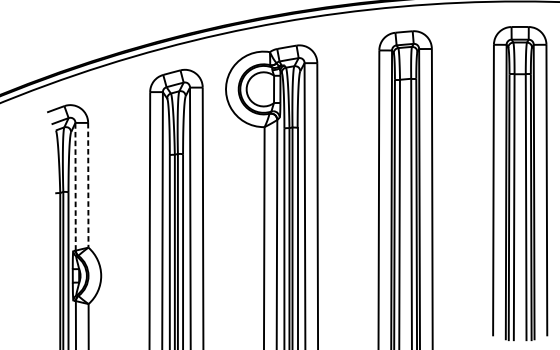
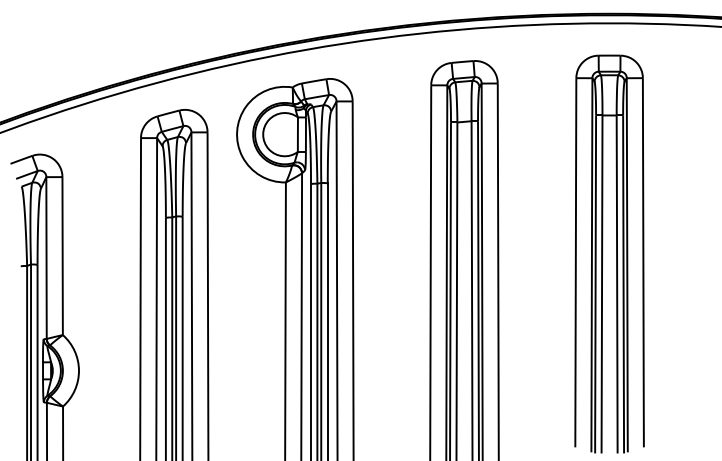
line: (88, 184) -> (62, 255), dashed -> solid
line: (75, 187) -> (46, 258), dashed -> solid

